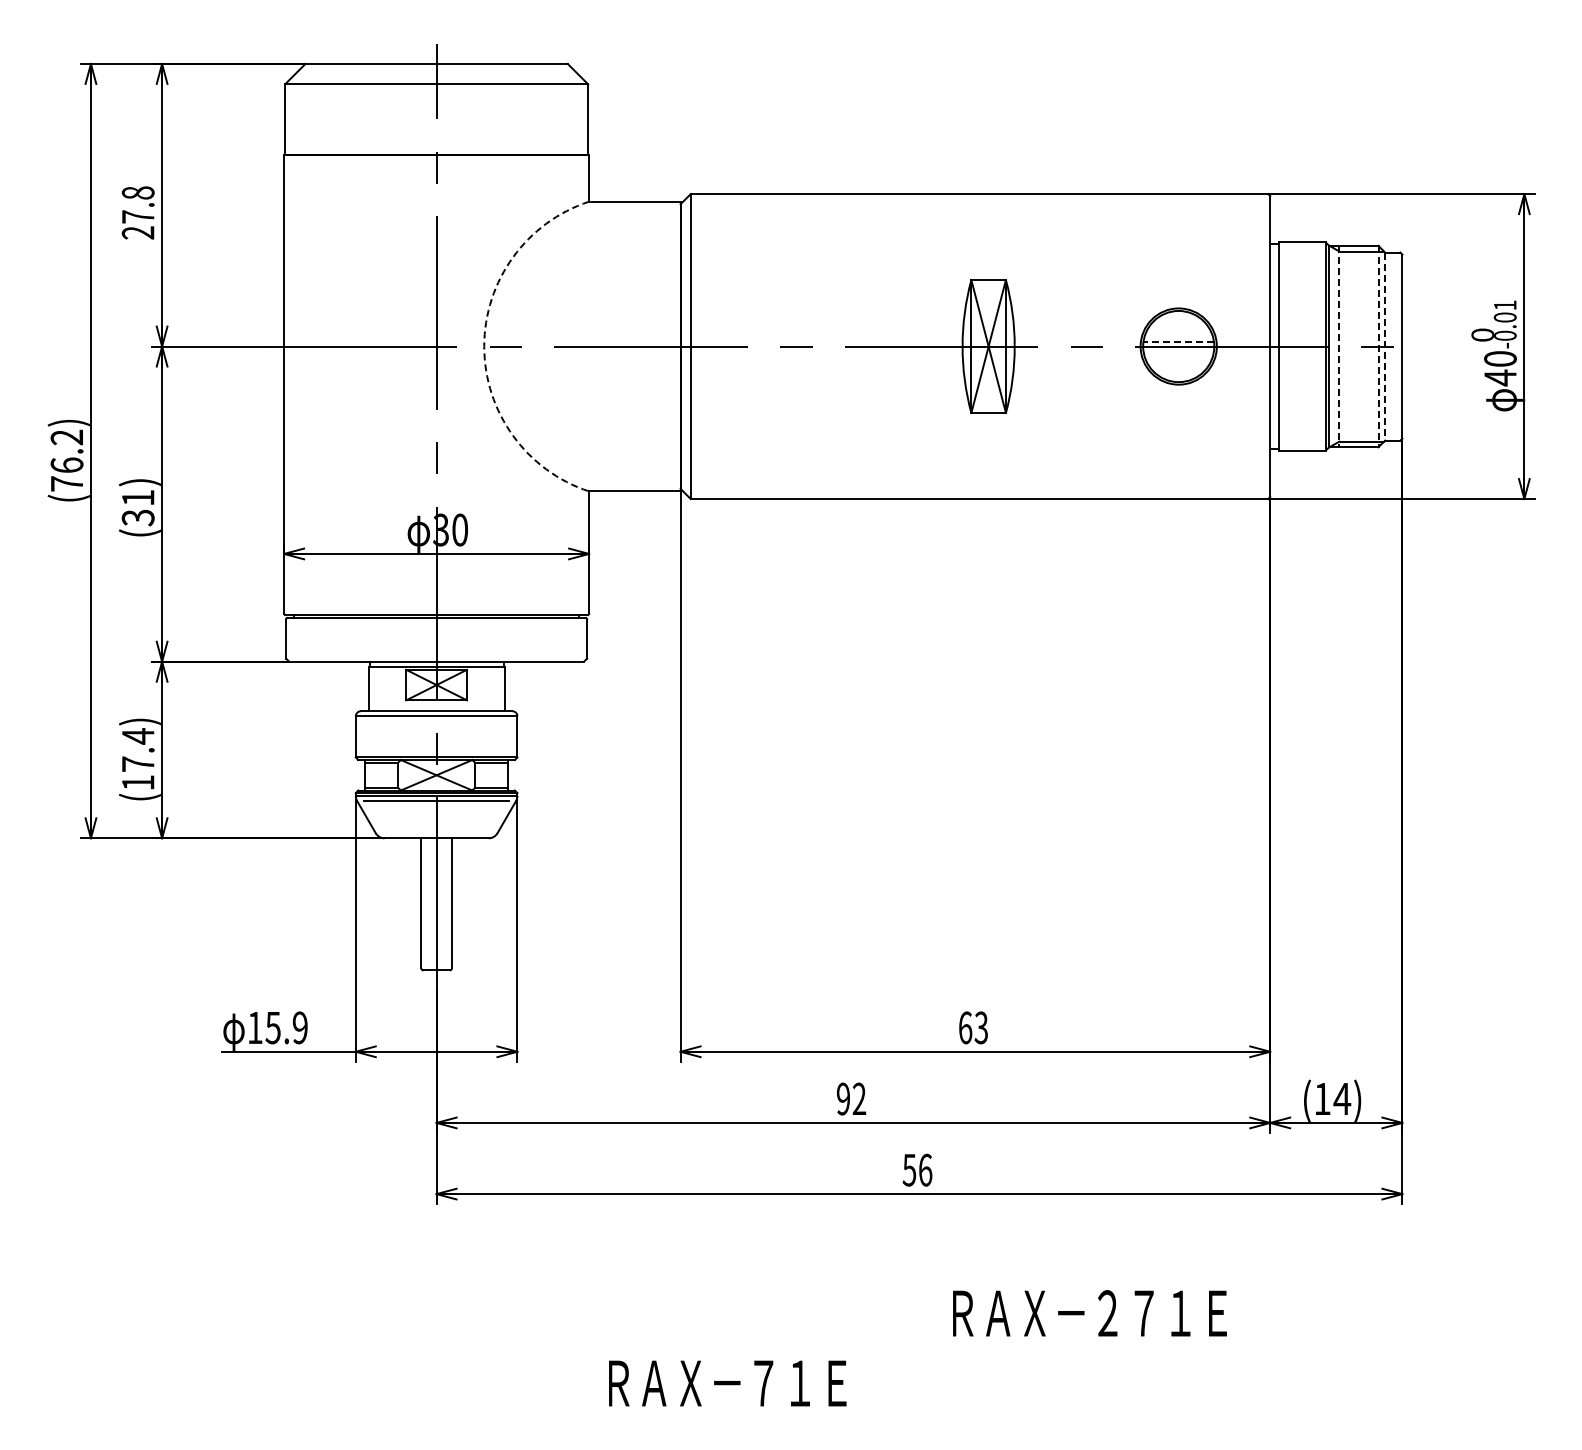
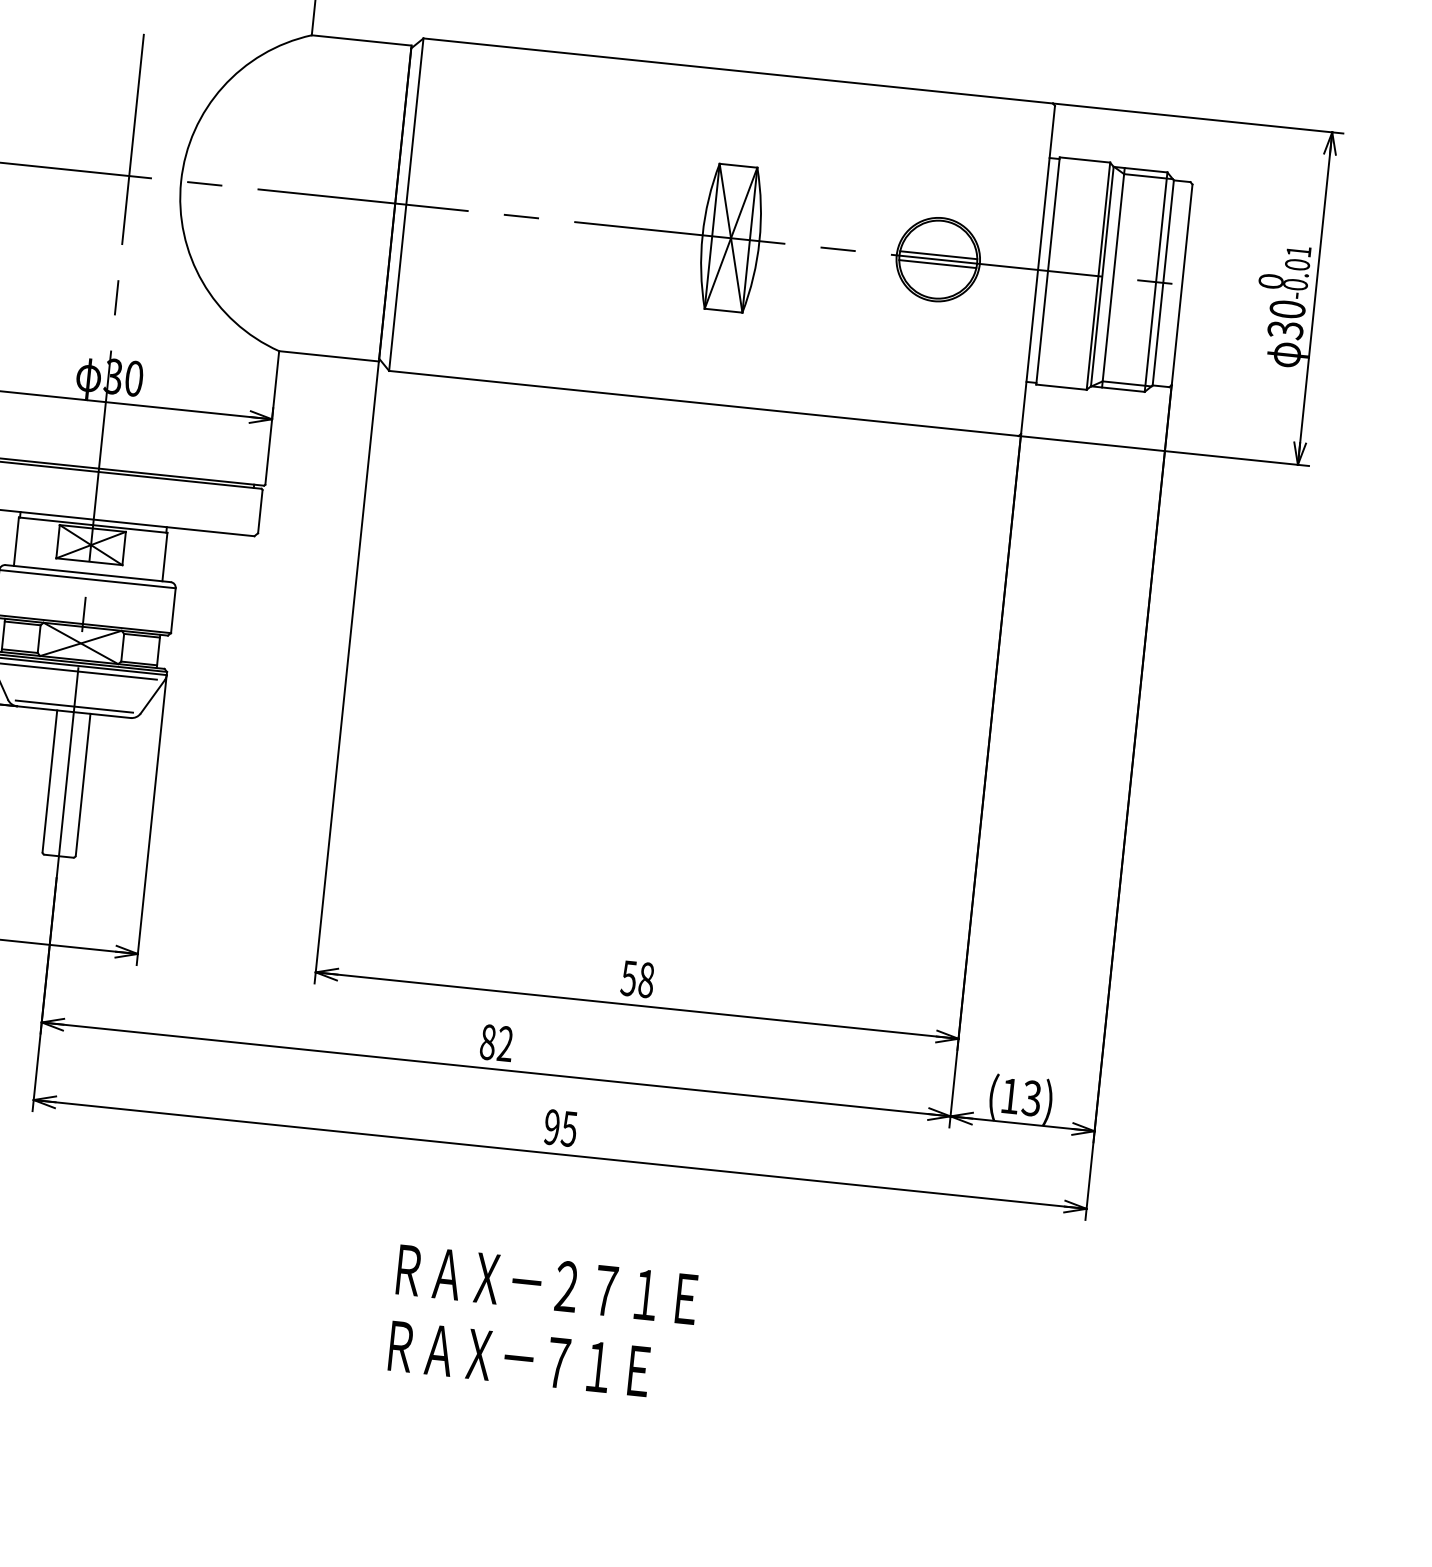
line: (1178, 342) -> (938, 255), dashed -> solid
arc: (484, 346) -> (181, 181), dashed -> solid
line: (1339, 346) -> (1113, 277), dashed -> solid
line: (1378, 346) -> (1156, 282), dashed -> solid
line: (1385, 347) -> (1163, 283), dashed -> solid
line: (1178, 350) -> (937, 263), added
text: (1500, 377) -> (1285, 329), 40 -> 30
line: (436, 833) -> (74, 706), added
text: (973, 1027) -> (637, 978), 63 -> 58
text: (843, 1098) -> (488, 1041), 92 -> 82
text: (1342, 1098) -> (1032, 1097), (14) -> (13)
text: (917, 1169) -> (560, 1127), 56 -> 95
text: (1089, 1313) -> (546, 1284), moved
text: (727, 1383) -> (519, 1358), moved

